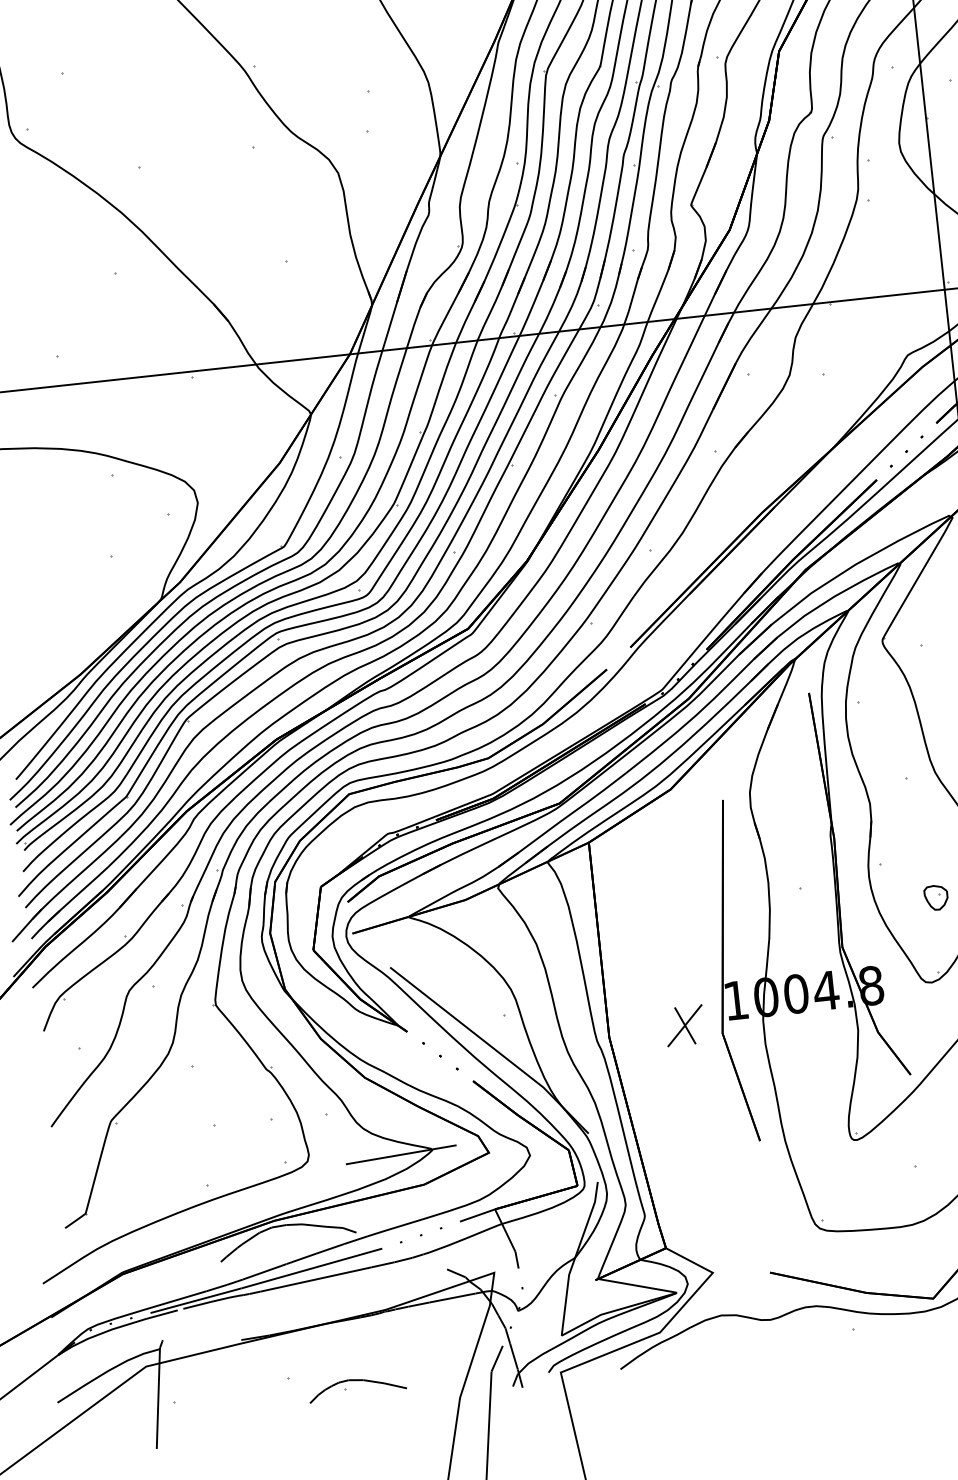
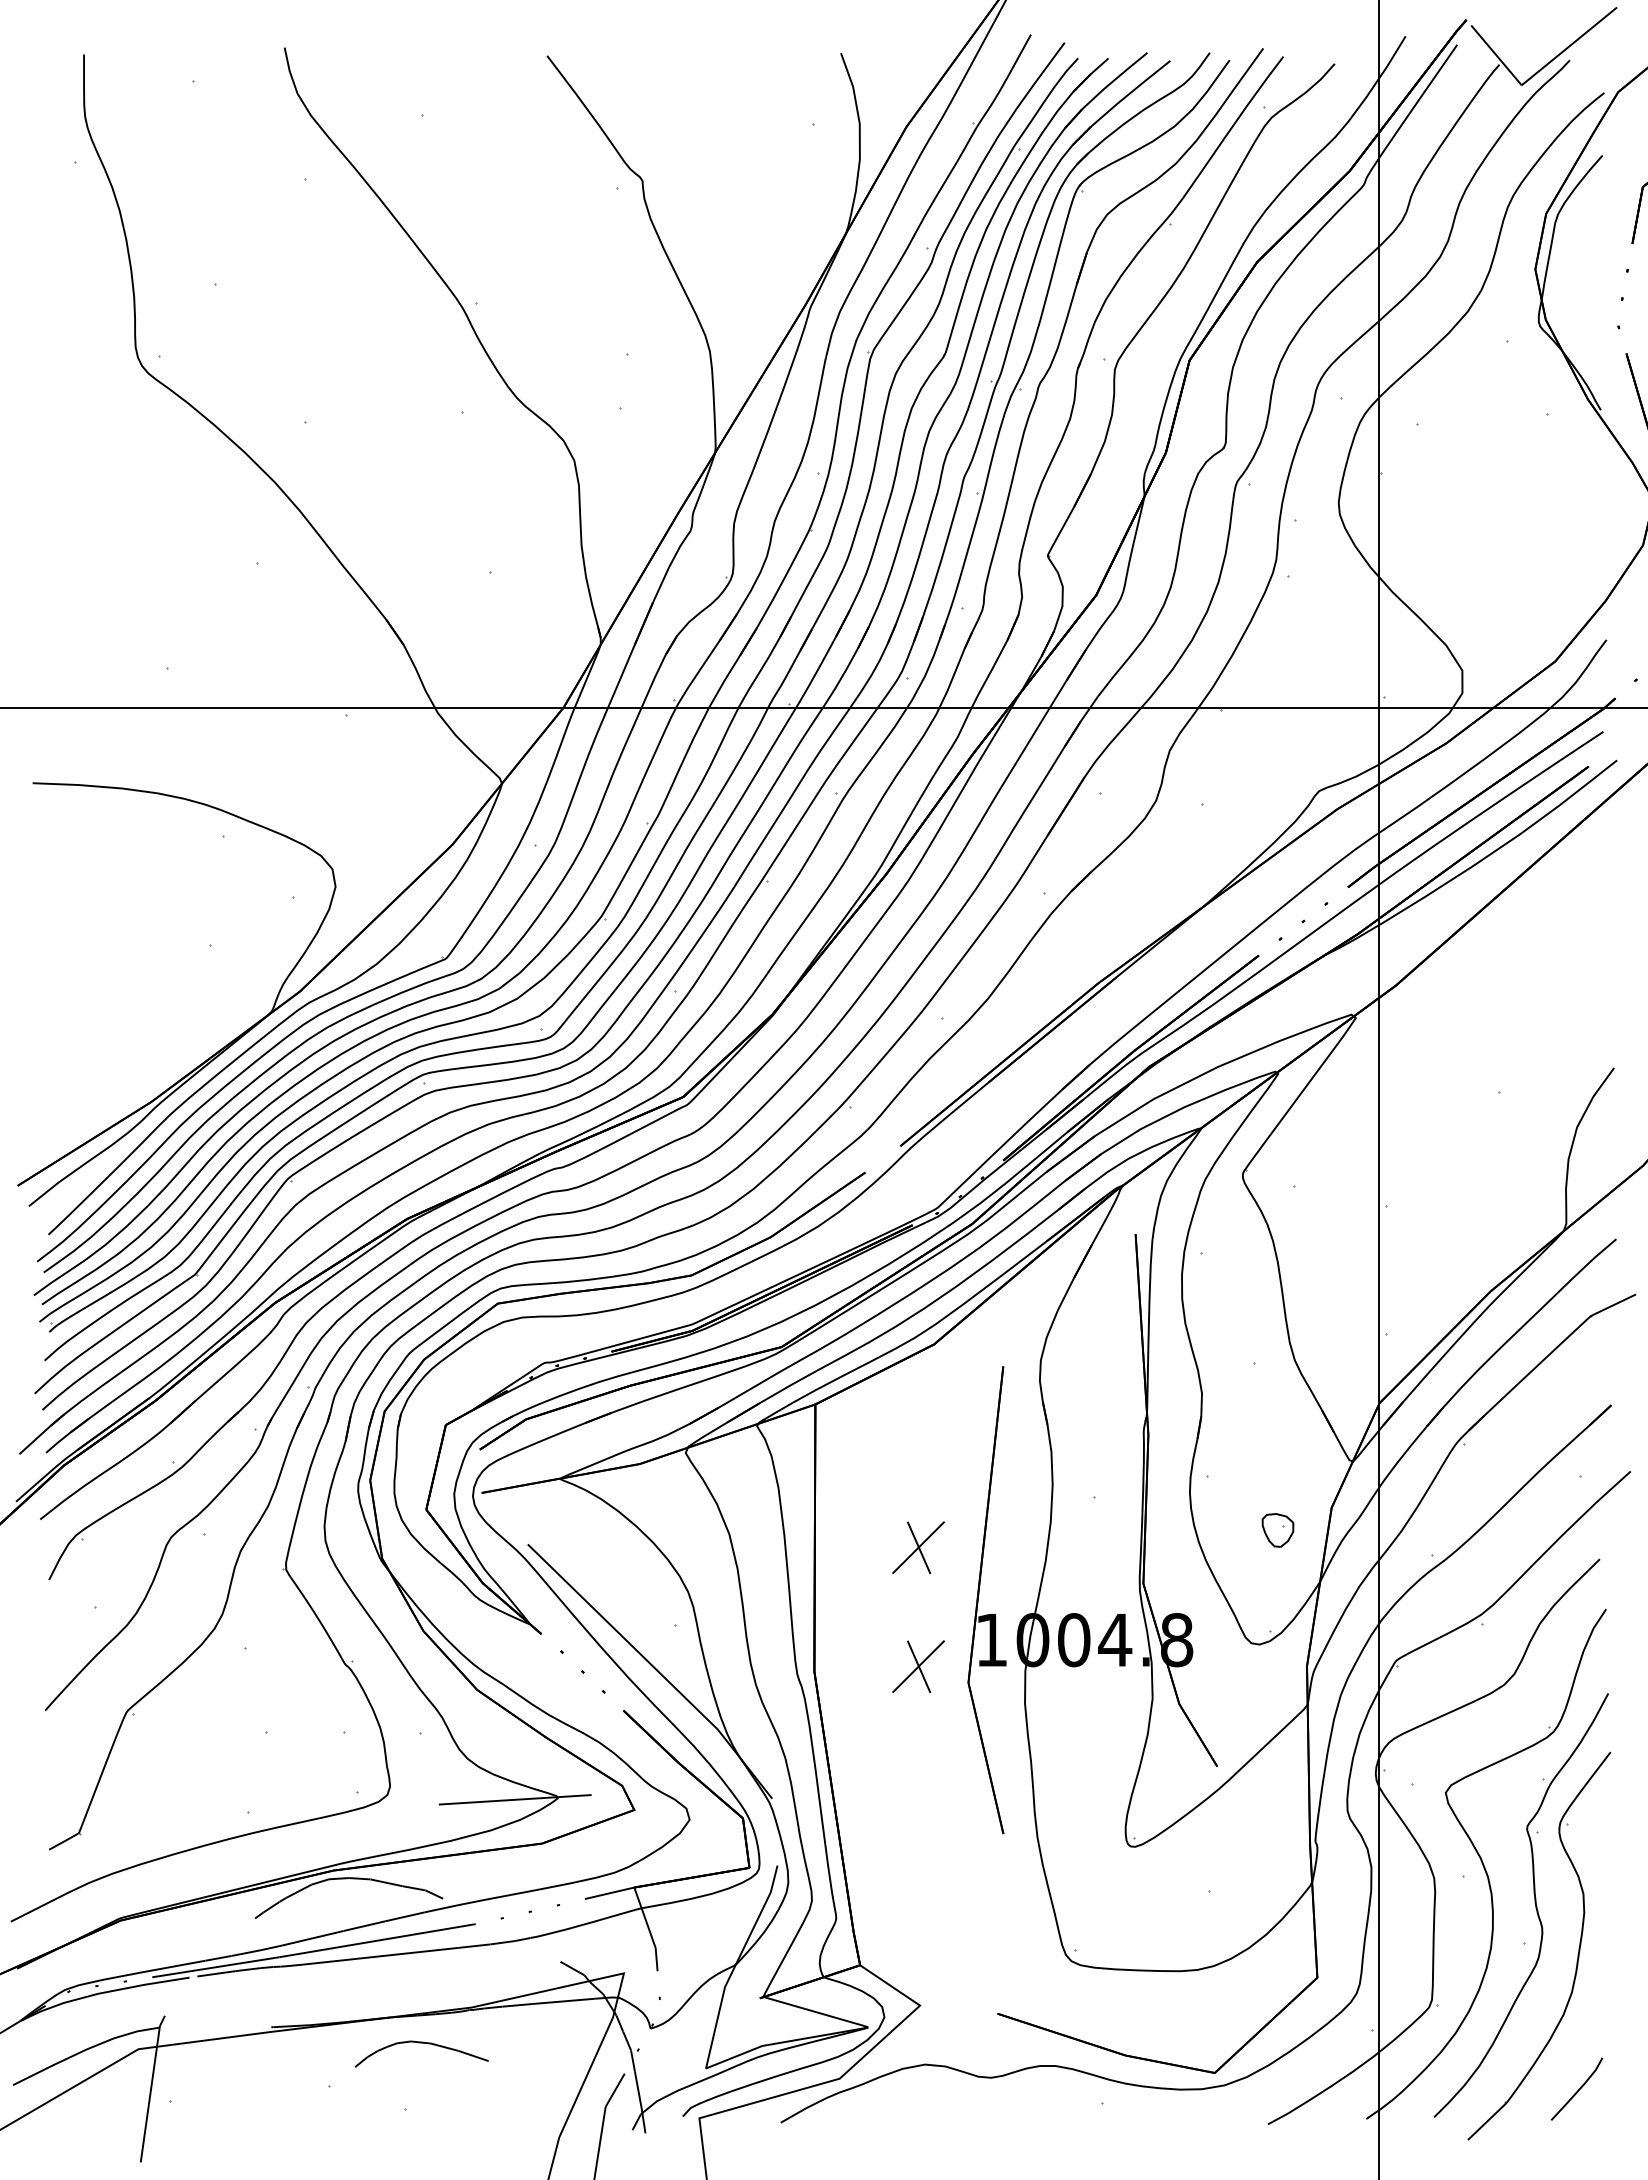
part: (675, 938) -> (918, 1547), added
curve: (356, 1380) -> (421, 2043), moved

